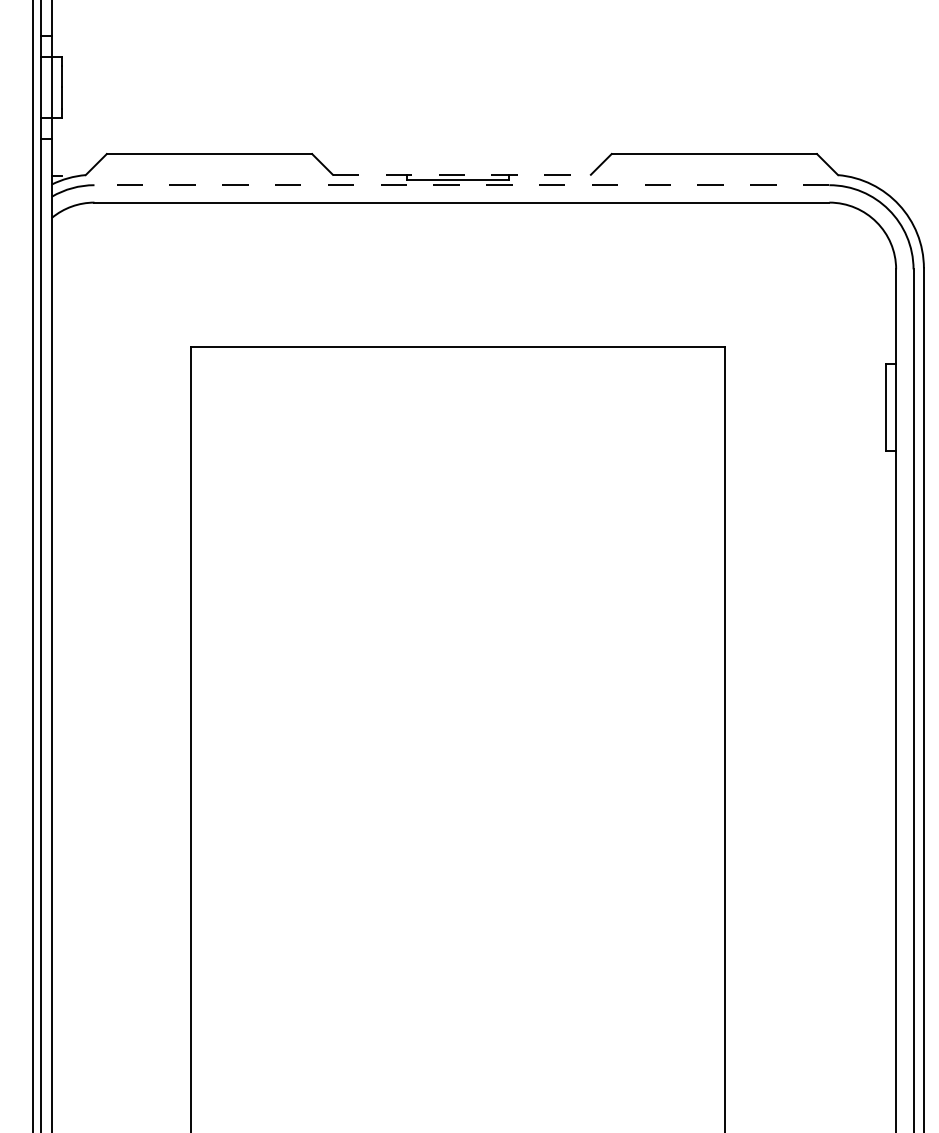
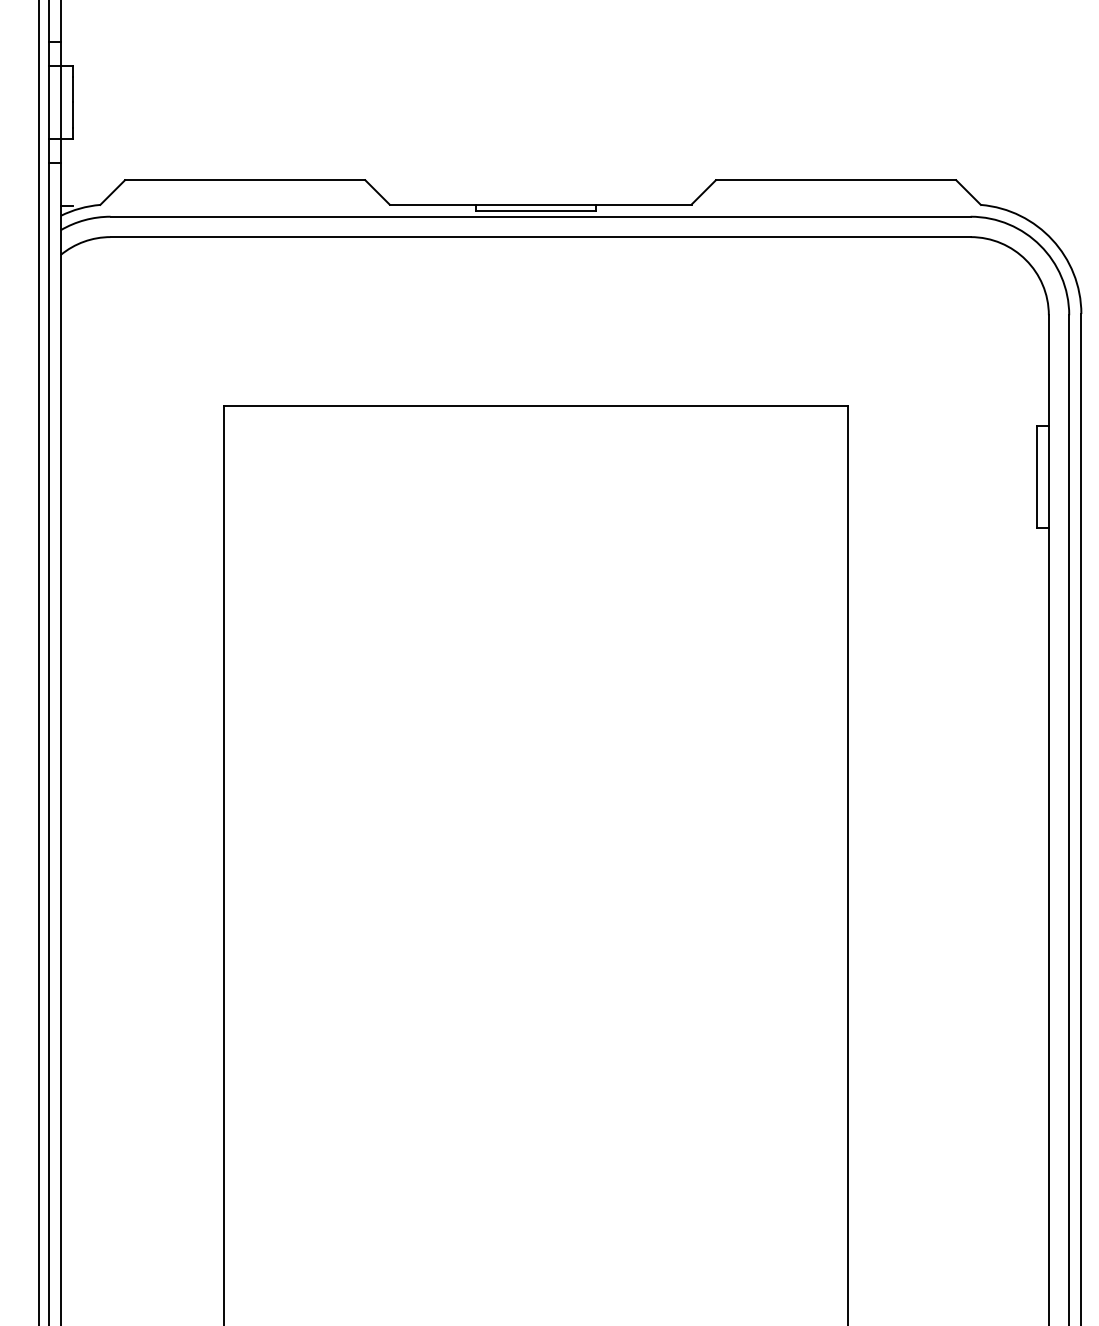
line: (461, 174) -> (540, 204), dashed -> solid
line: (461, 185) -> (540, 216), dashed -> solid

